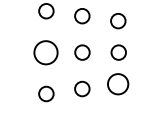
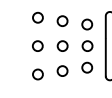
circle: (45, 51) -> (37, 45), size x0.62
circle: (118, 83) -> (87, 67), size x0.71

